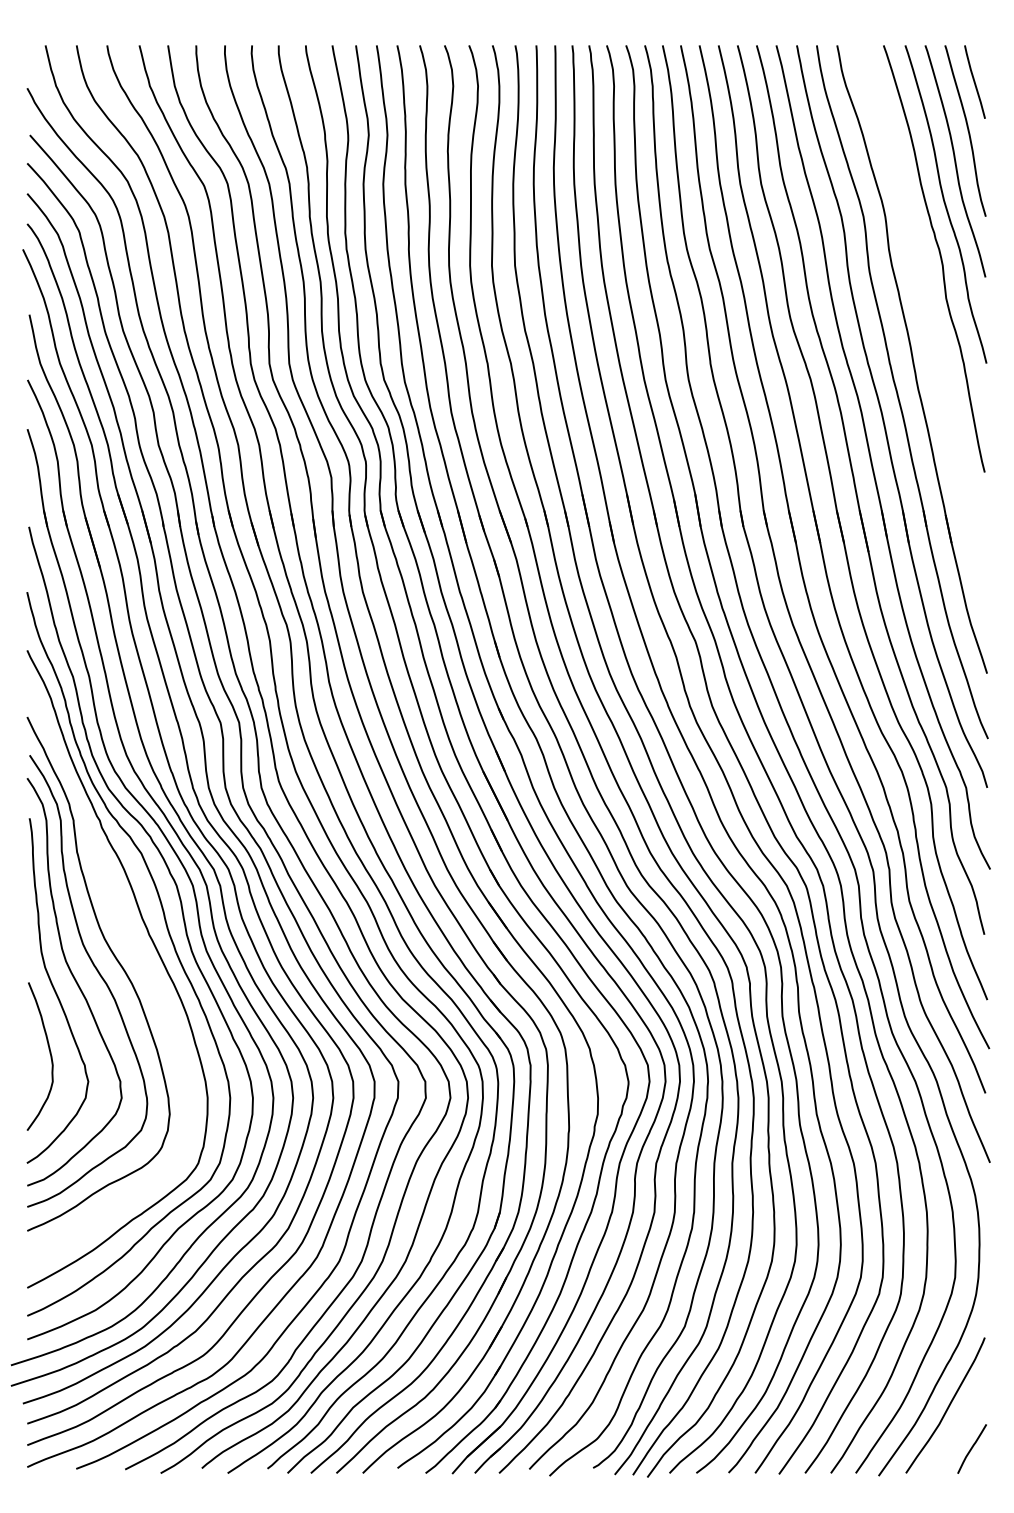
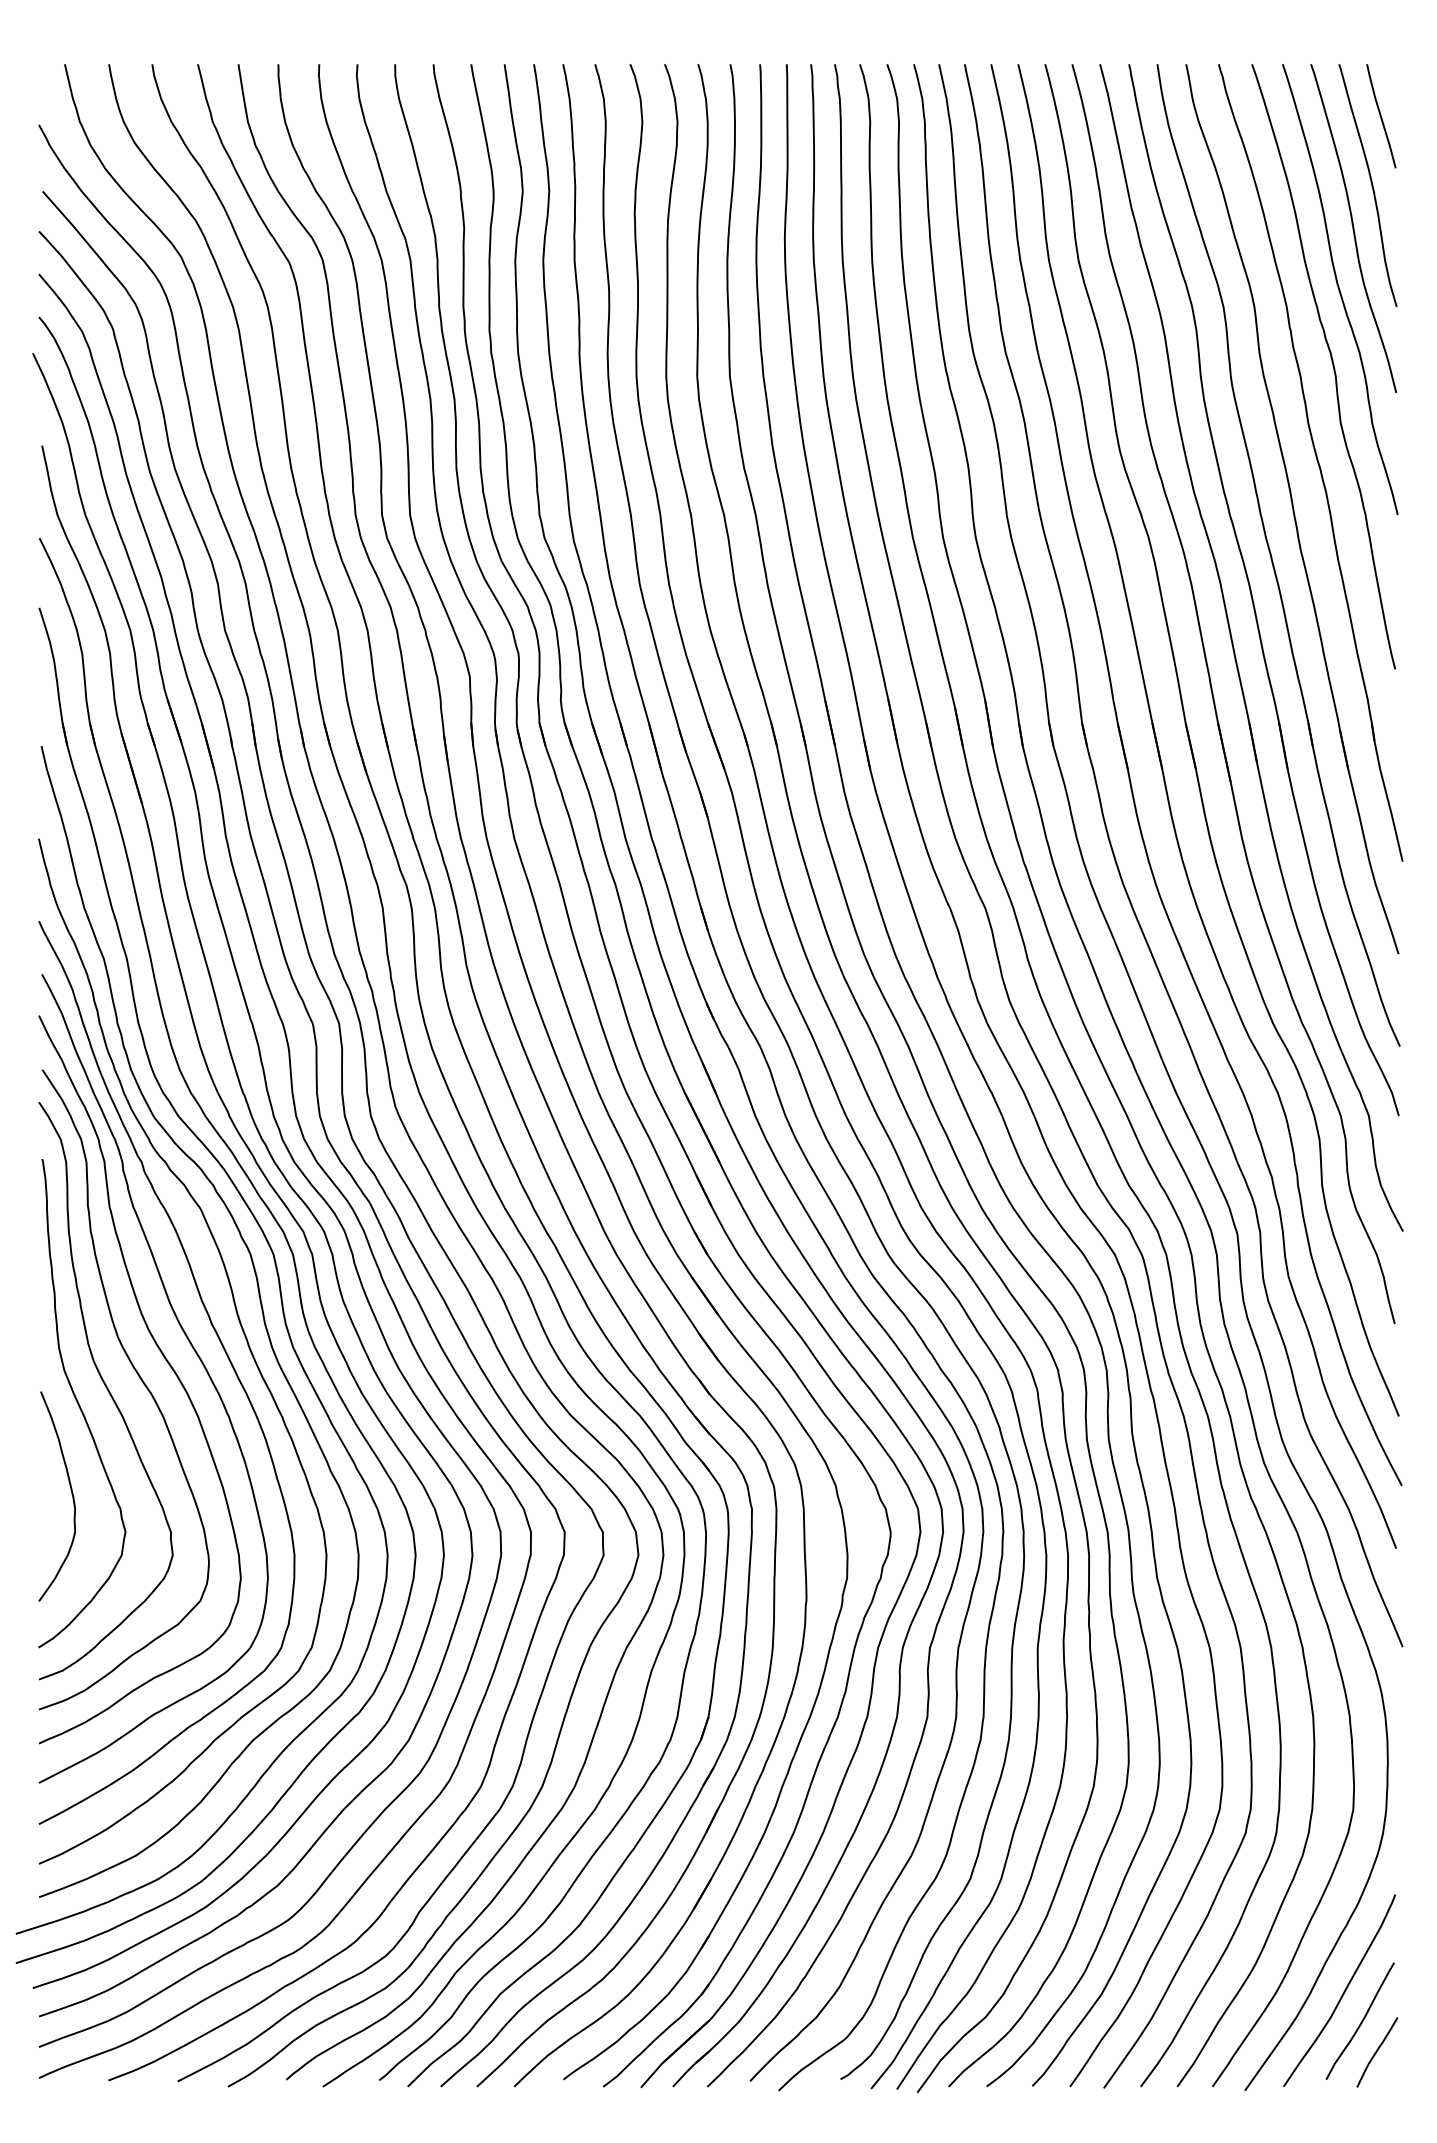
part: (929, 325) -> (1316, 460), added
curve: (136, 953) -> (193, 1350), added
curve: (960, 1426) -> (1361, 2020), added

